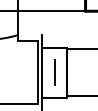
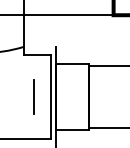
line: (54, 72) -> (33, 96), moved

